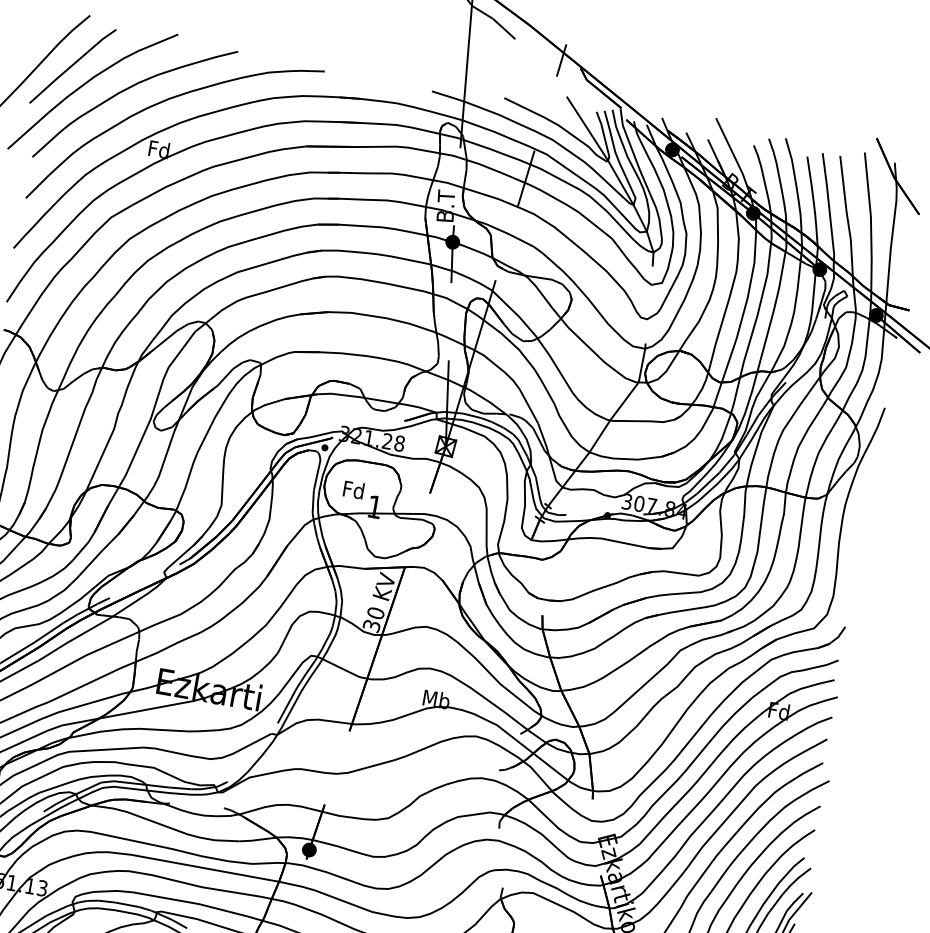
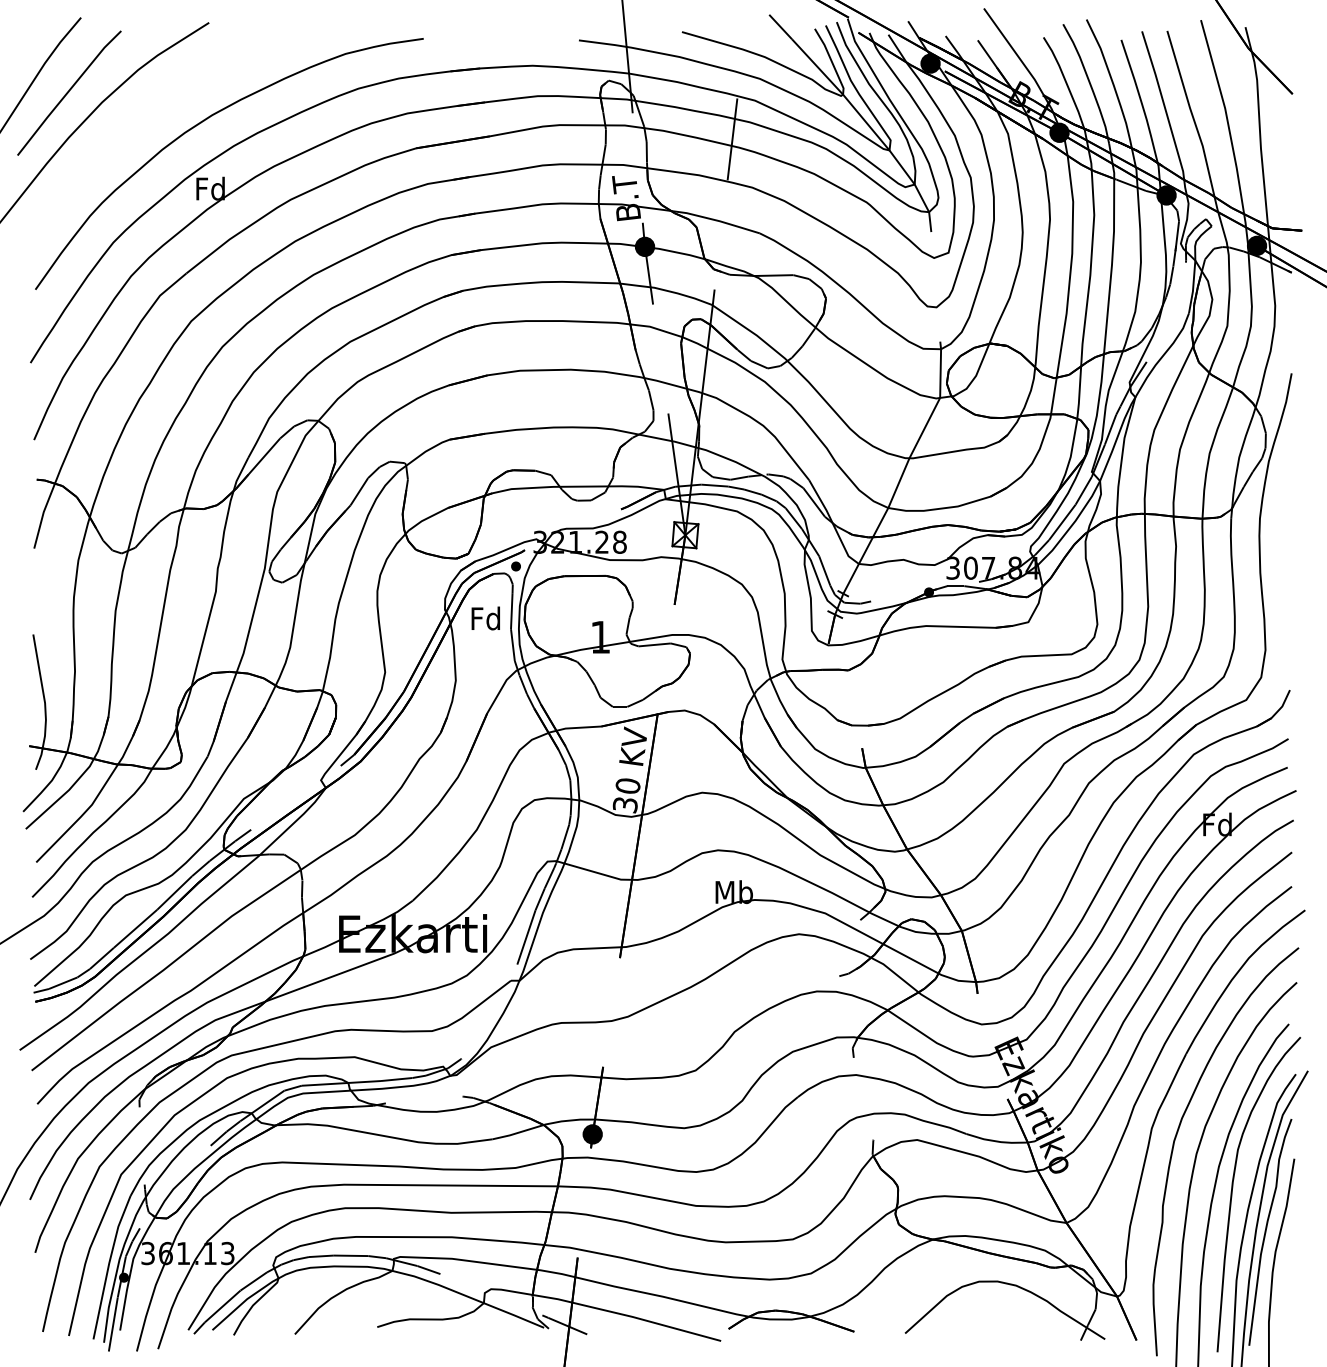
curve: (127, 89) -> (151, 112), removed
text: (353, 489) -> (485, 618), moved

